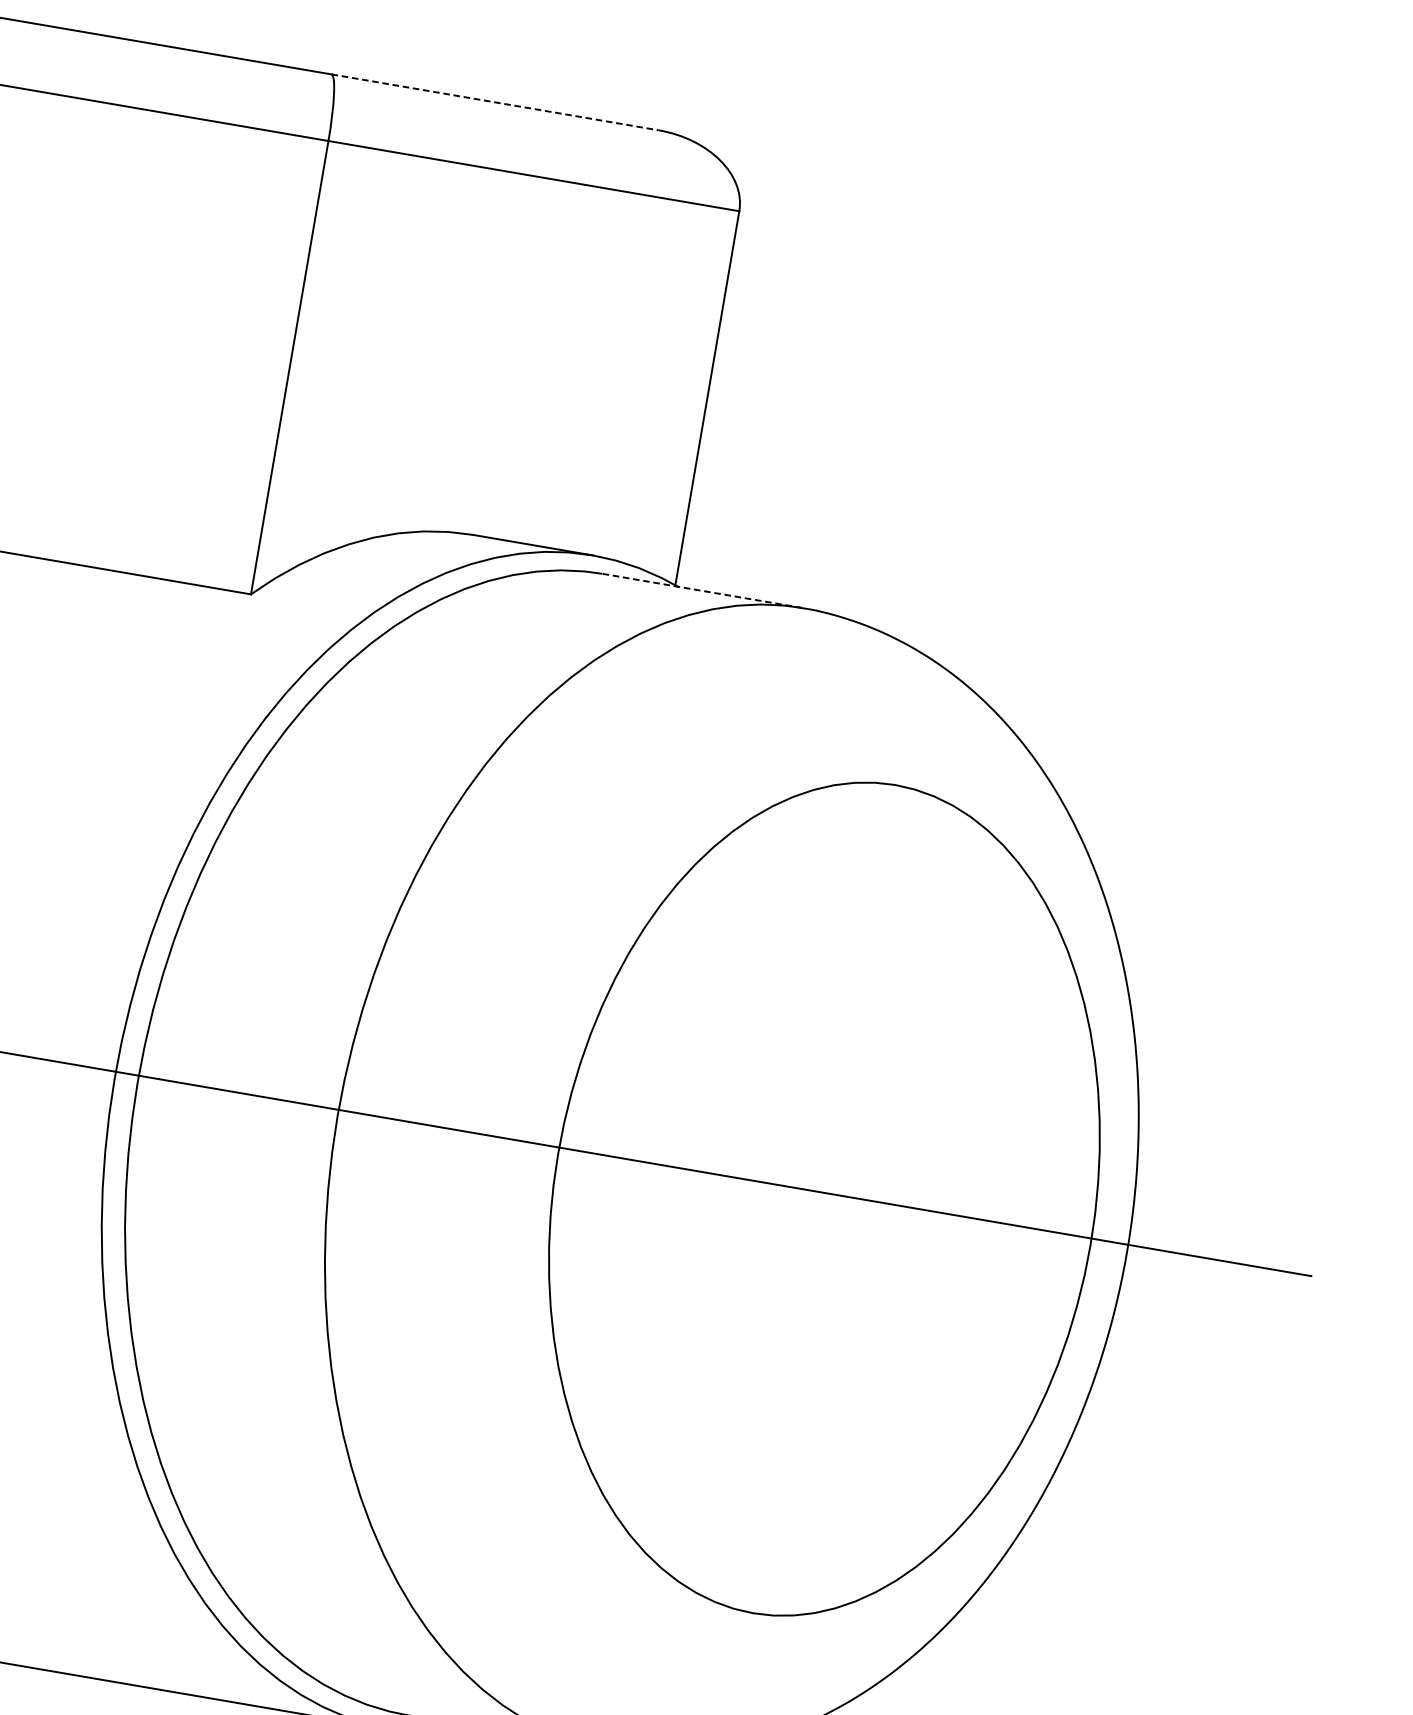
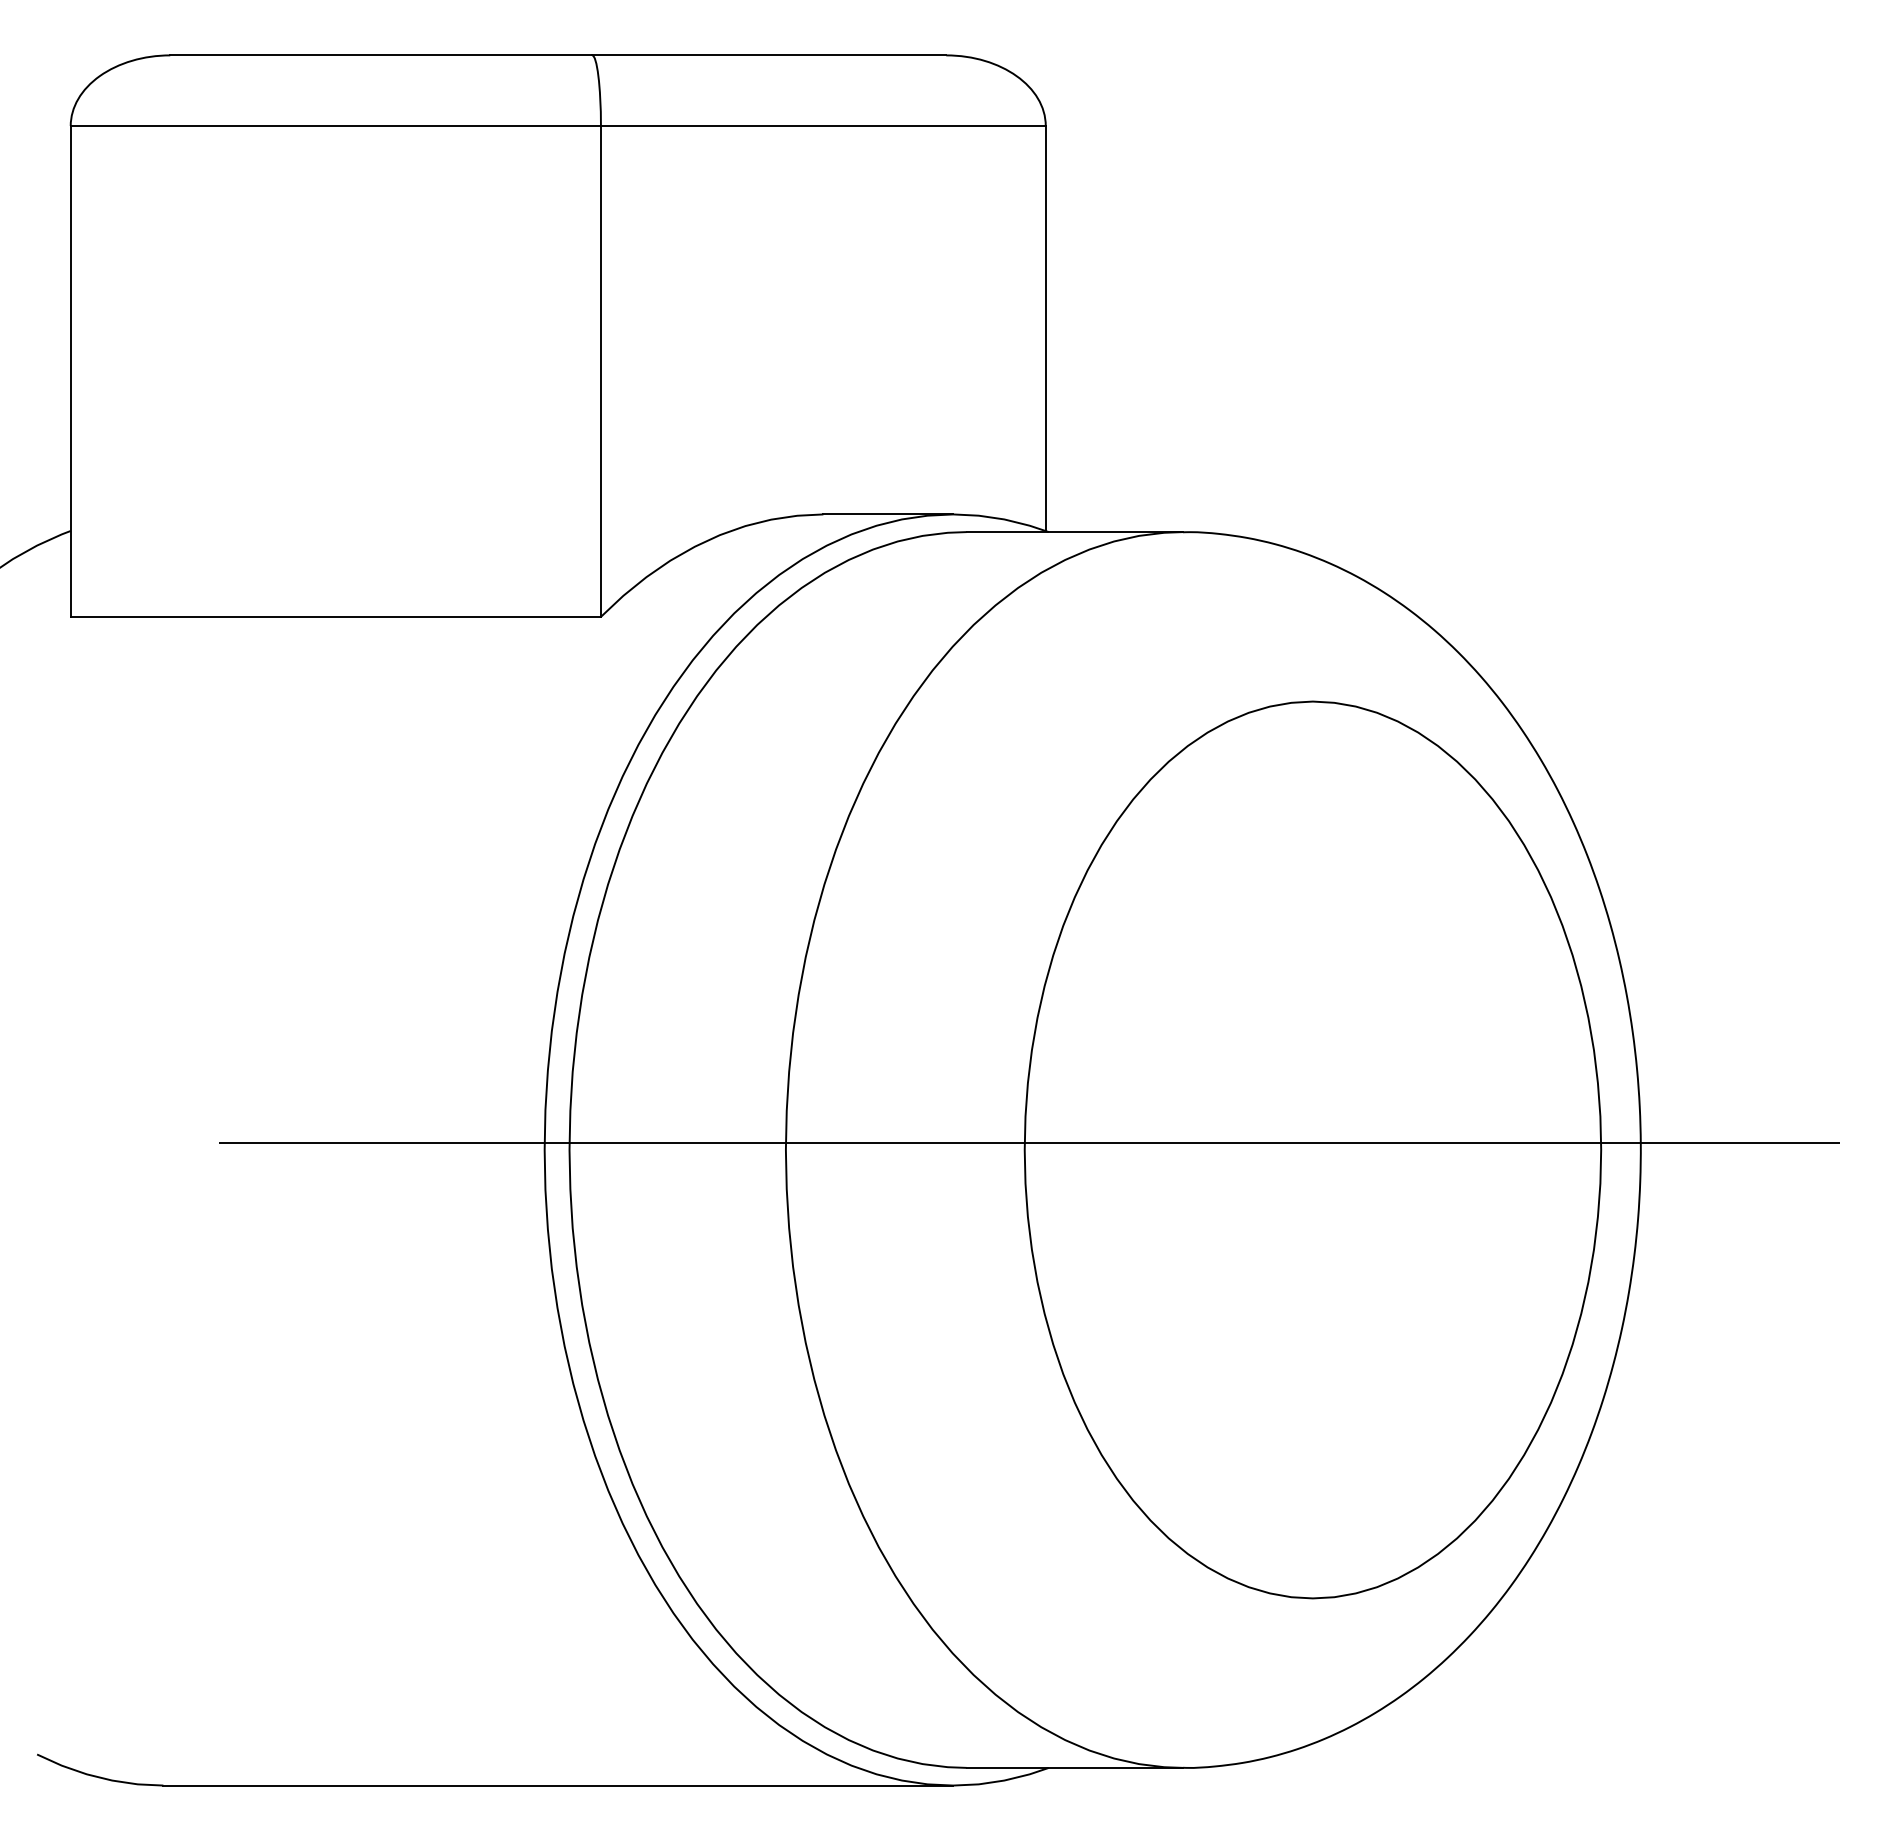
line: (495, 102) -> (769, 55), dashed -> solid
line: (701, 591) -> (1074, 532), dashed -> solid

